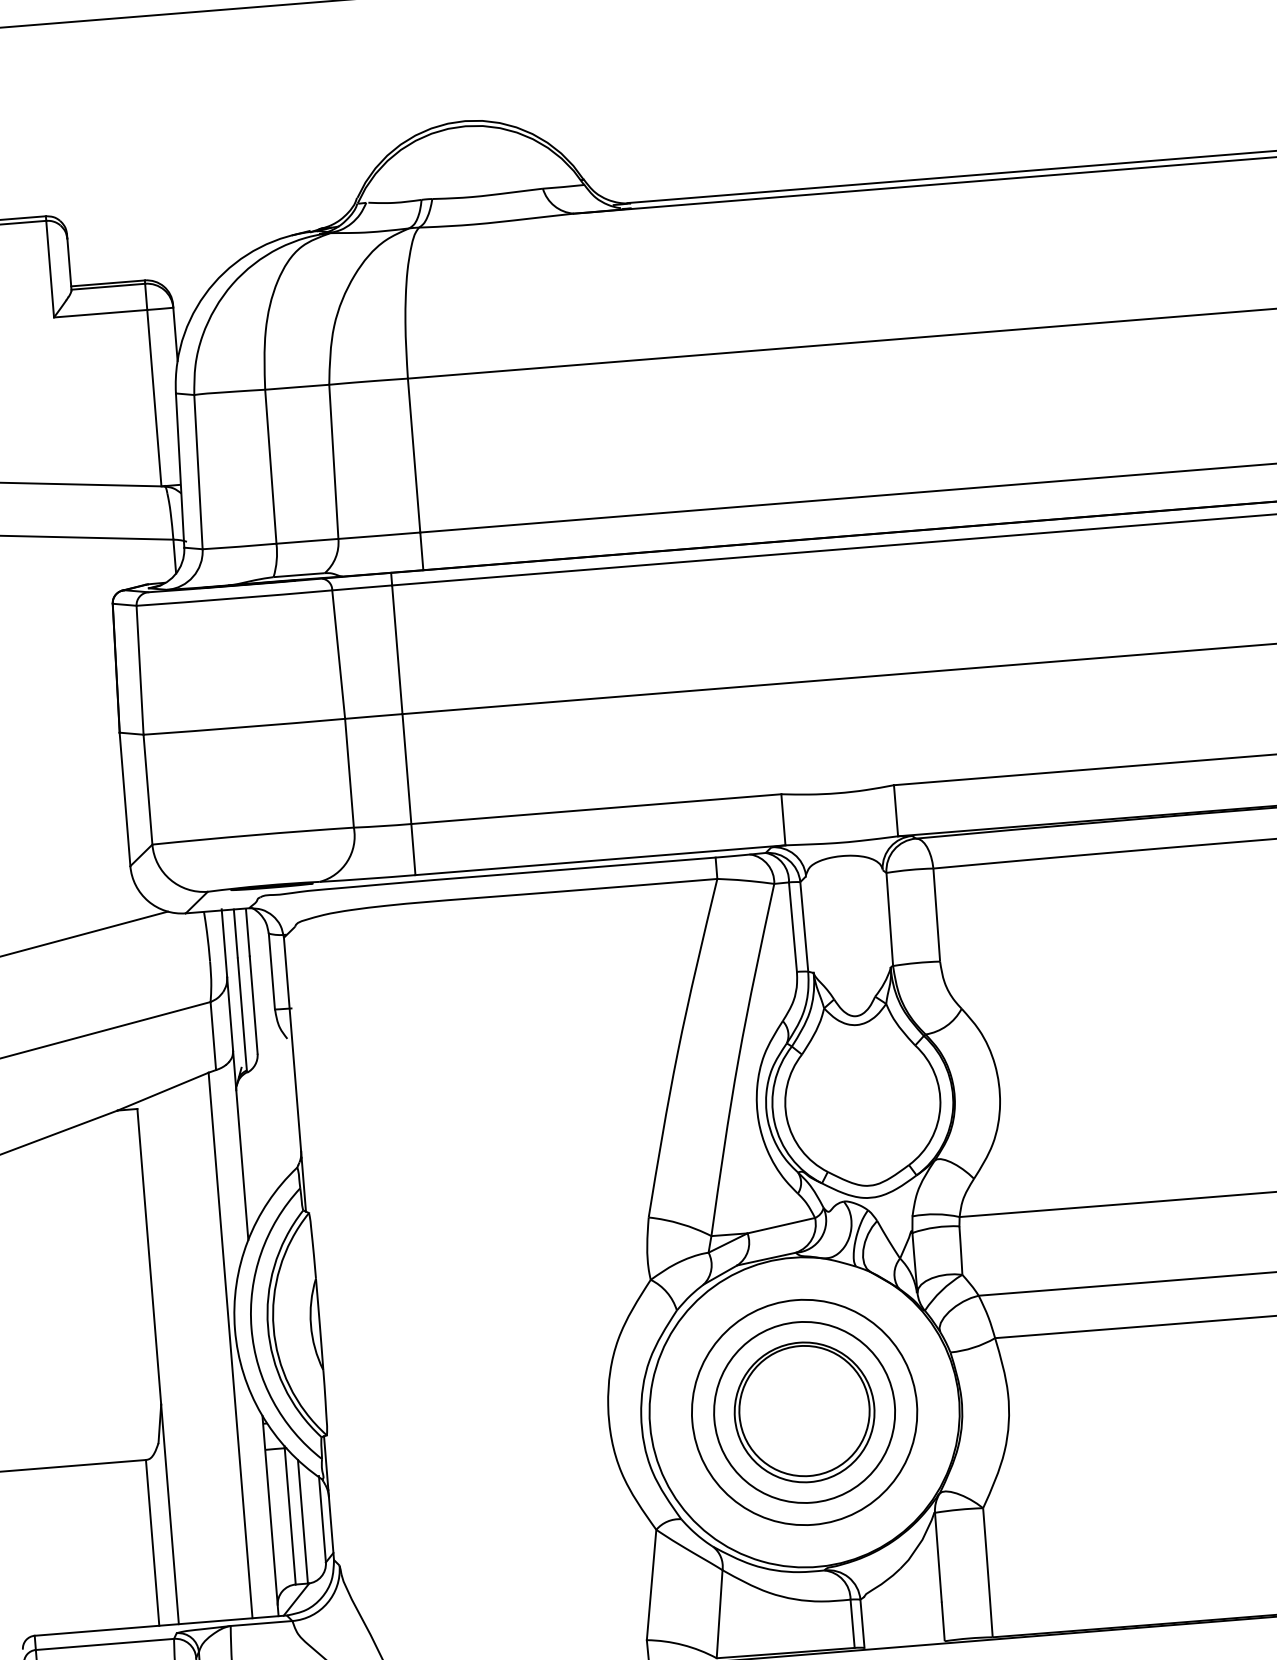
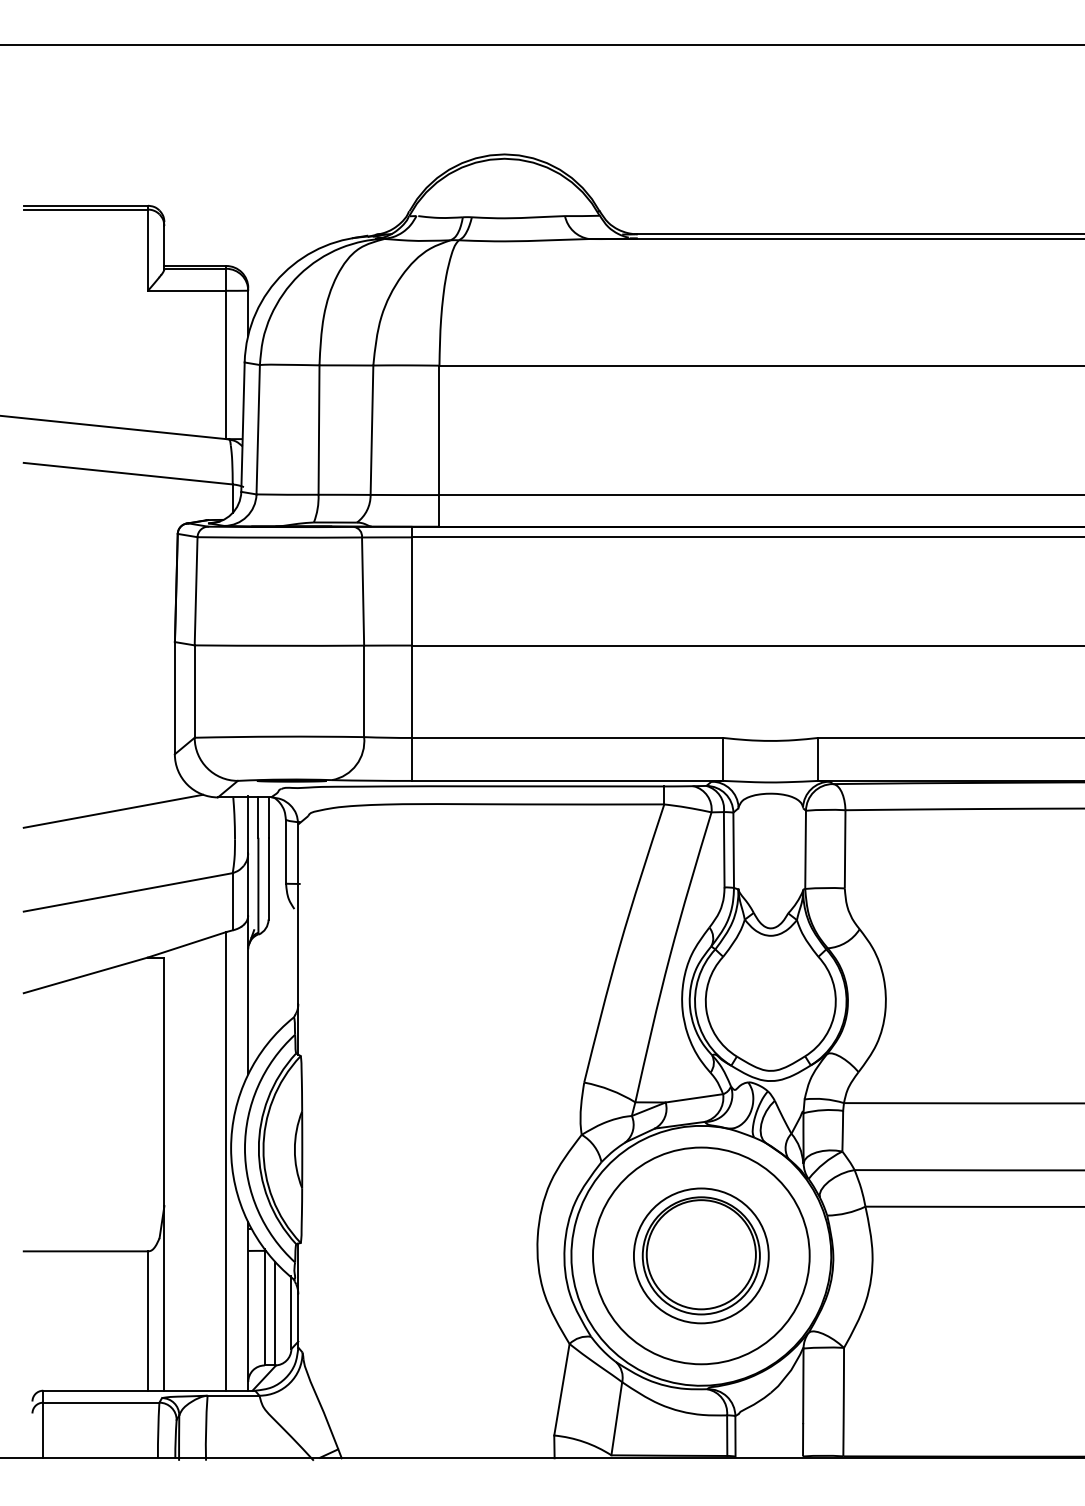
circle: (803, 1412) -> (700, 1255), size x0.71
circle: (803, 1412) -> (700, 1255), size x1.43

